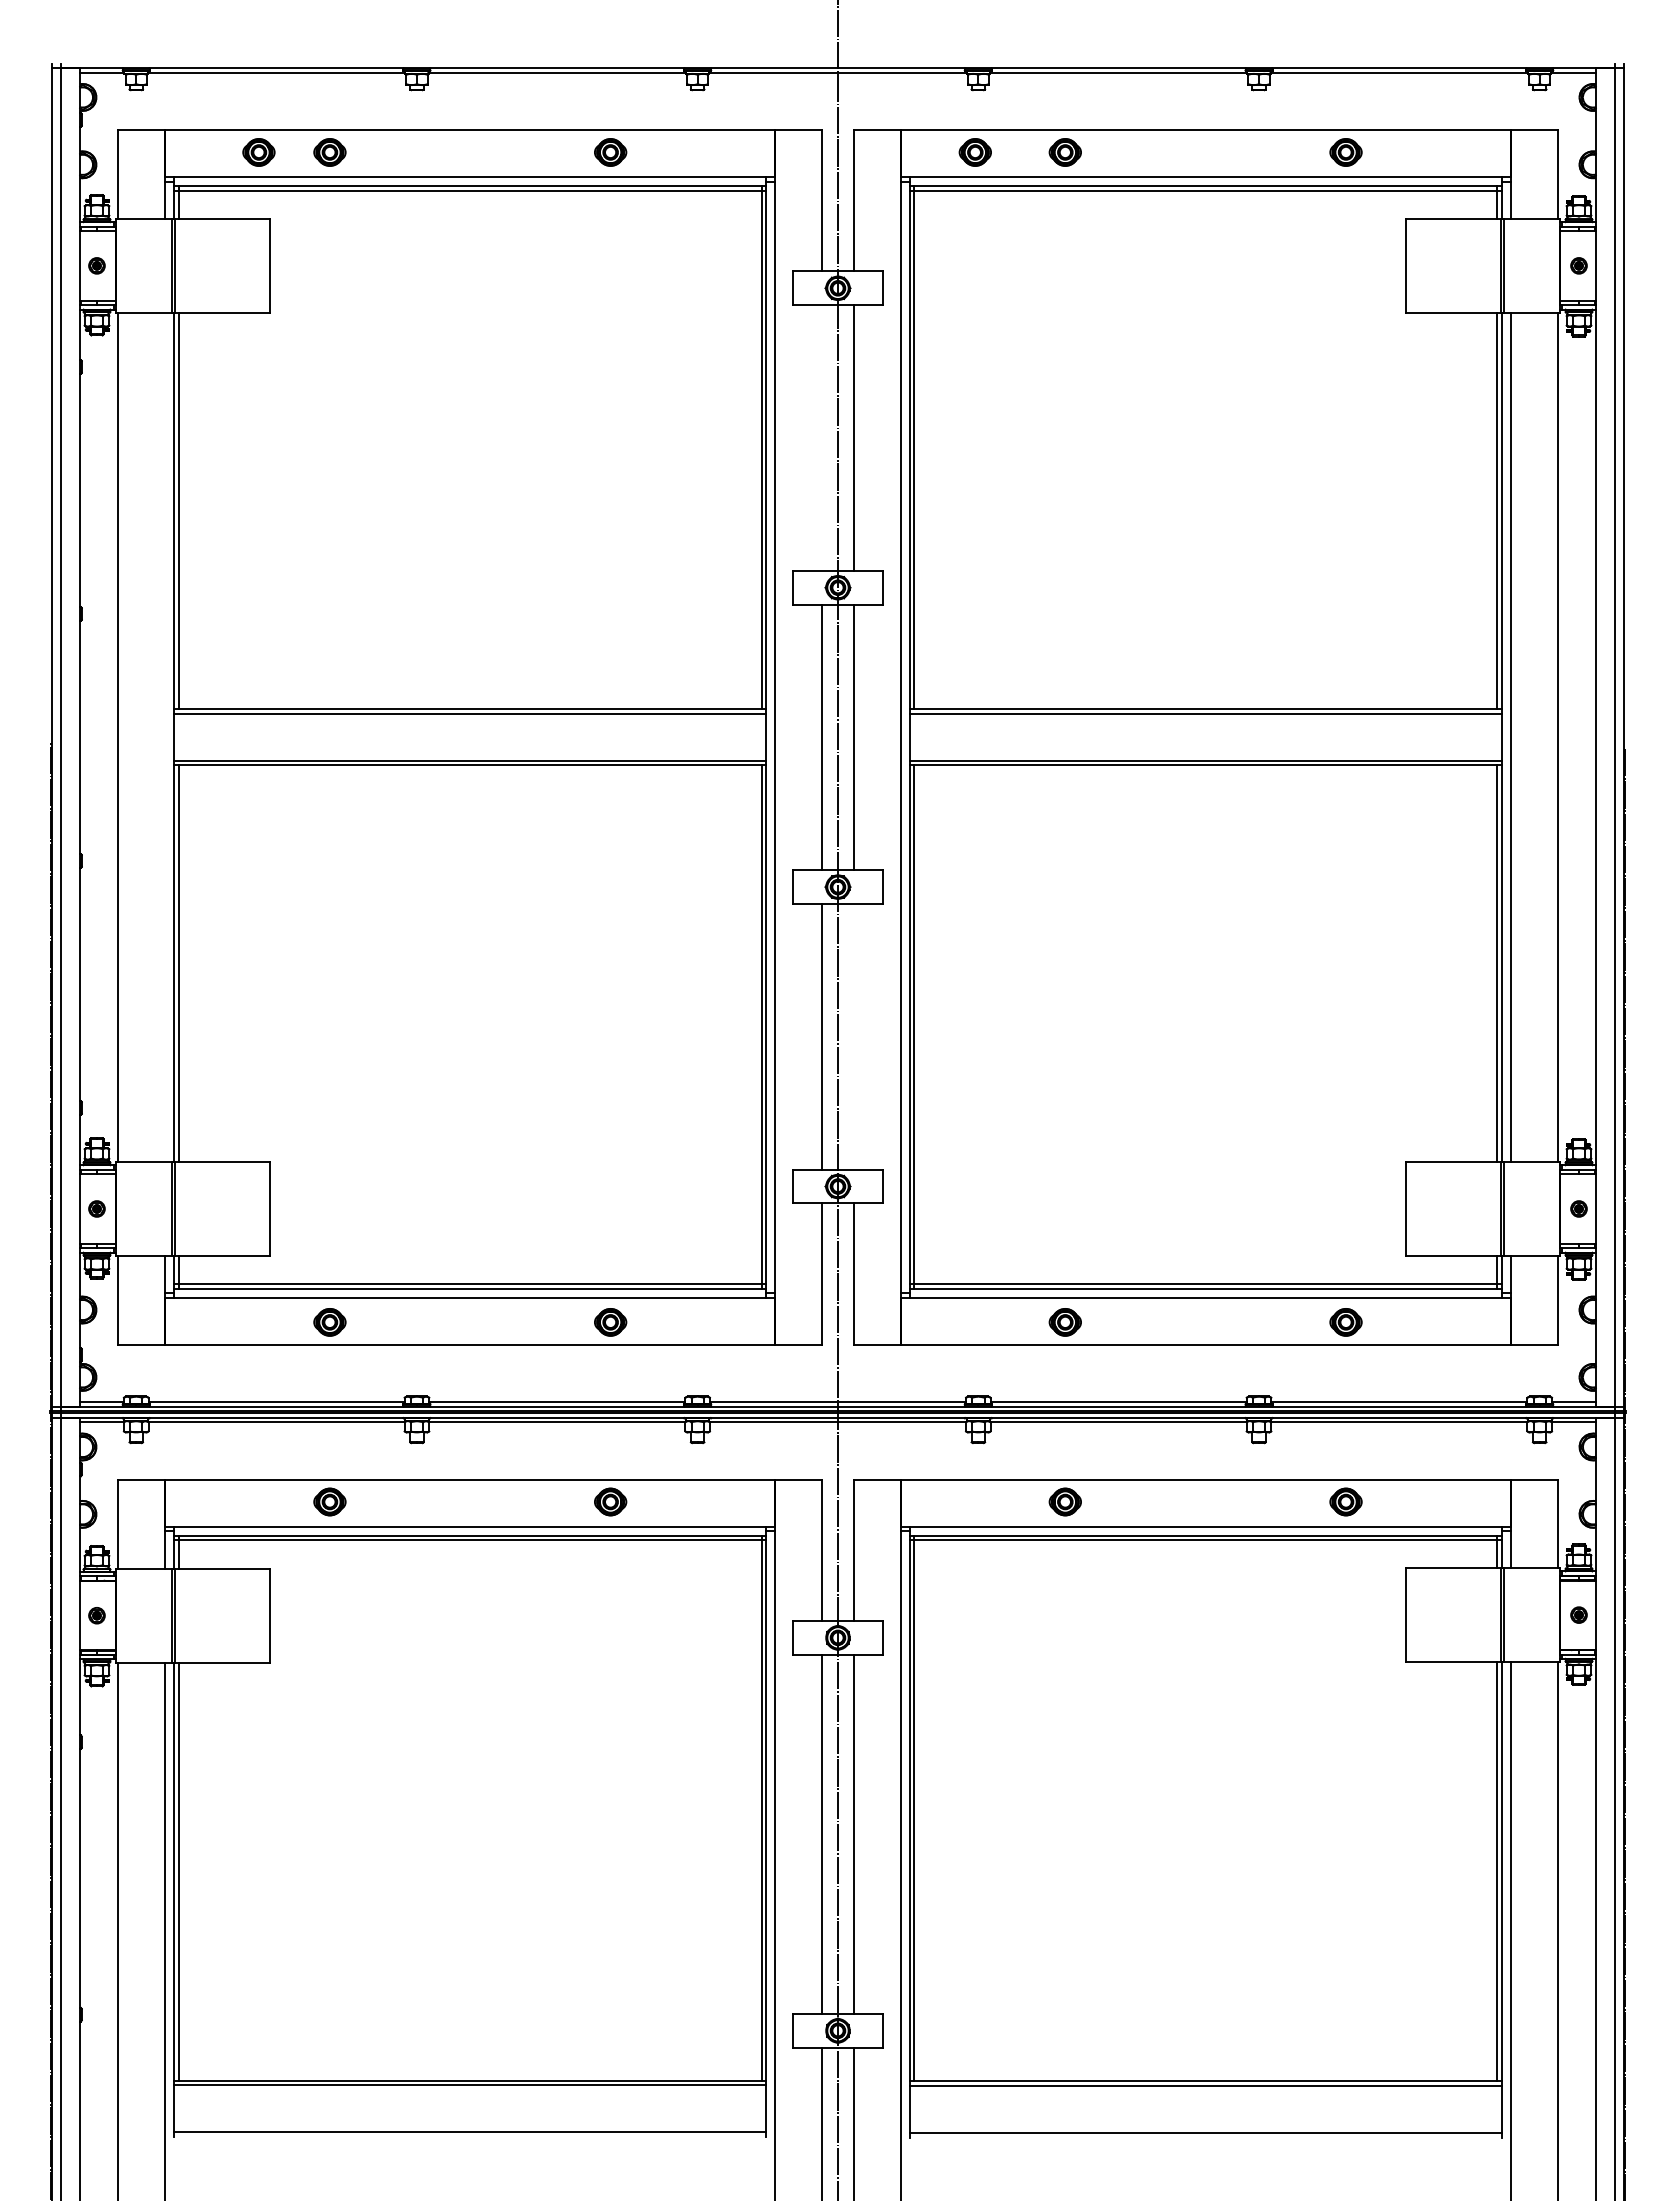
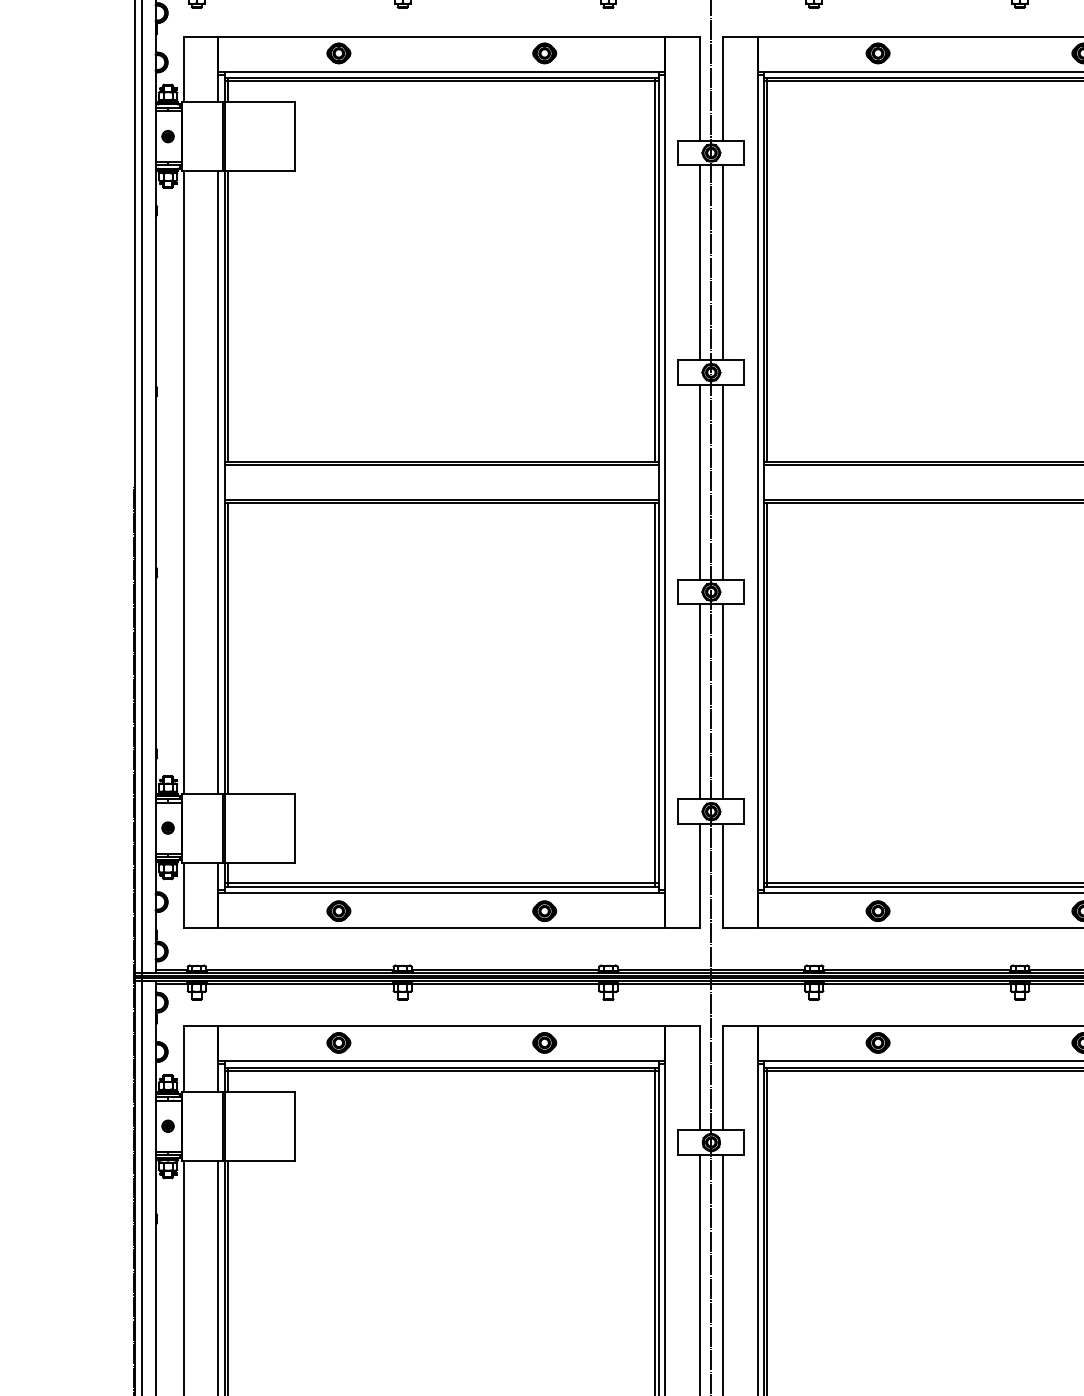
part: (258, 152) -> (286, 53), removed
part: (974, 152) -> (811, 53), removed
line: (822, 437) -> (700, 262), added
line: (165, 737) -> (218, 482), added
line: (853, 1036) -> (722, 701), added

